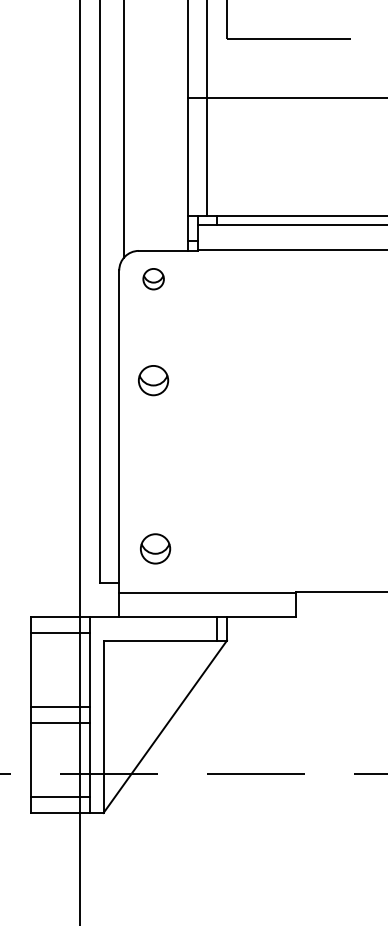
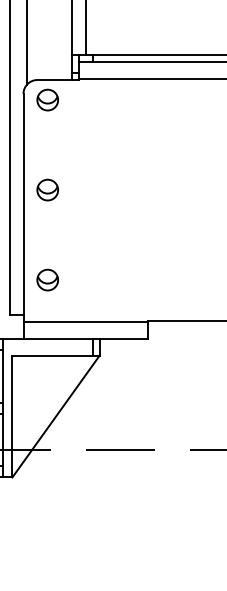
part: (153, 278) -> (47, 99), size x1.43
part: (153, 380) -> (47, 190), moved
part: (155, 548) -> (47, 279), moved

